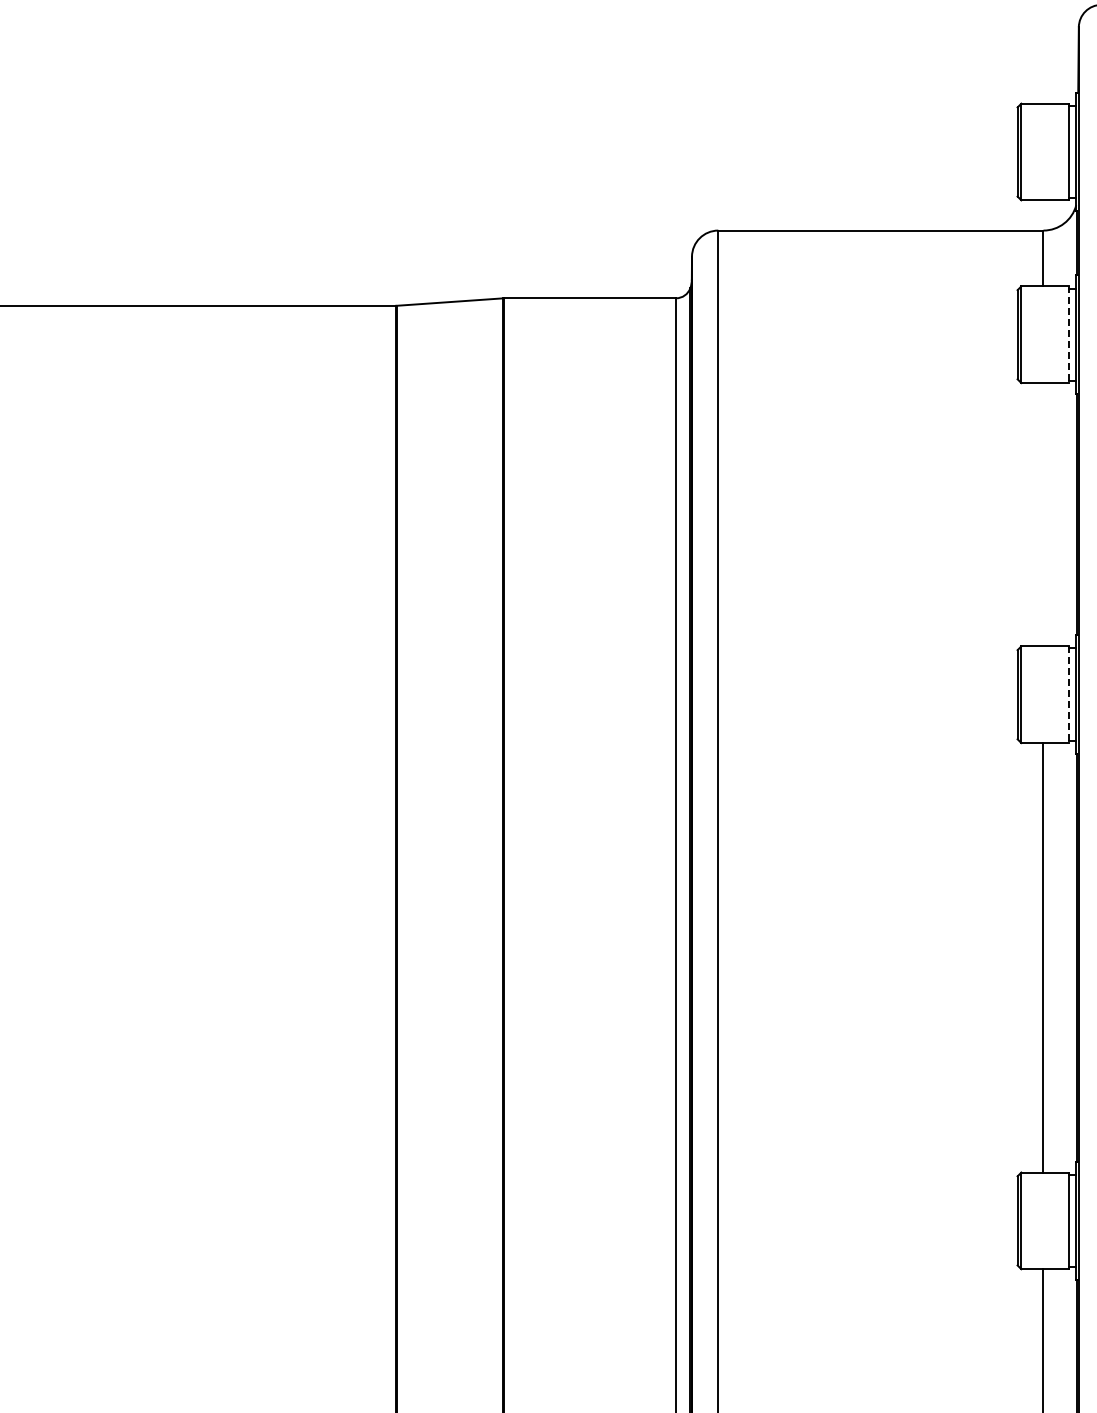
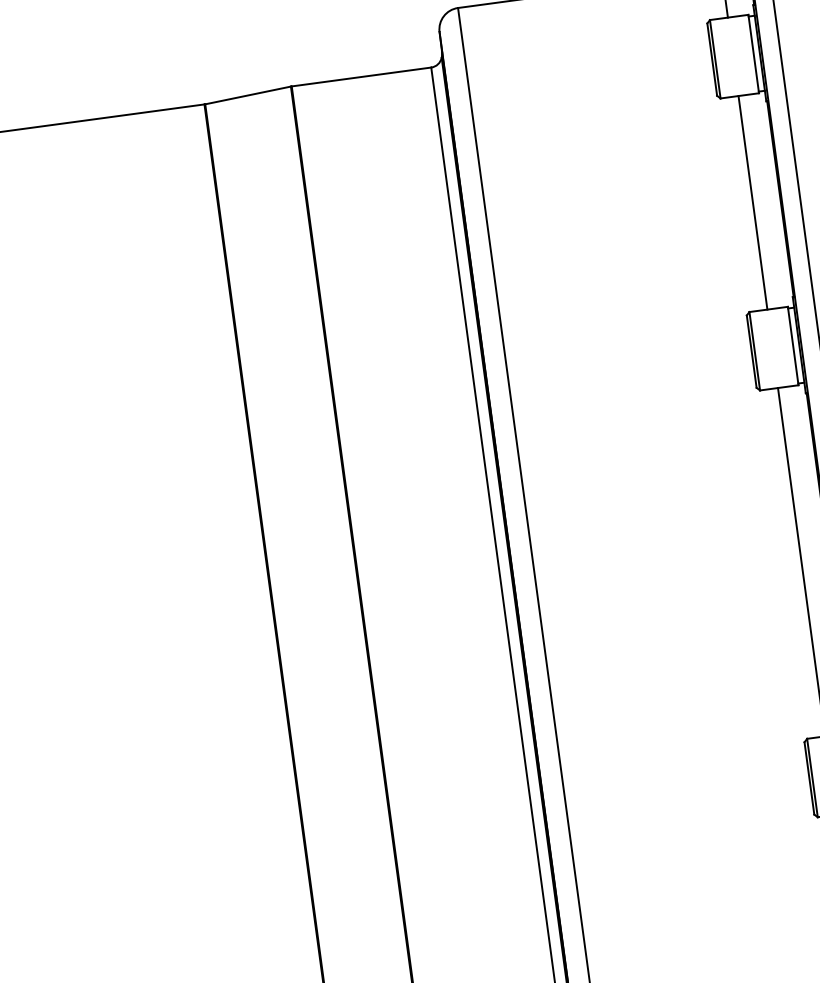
line: (1068, 335) -> (753, 54), dashed -> solid
line: (1043, 514) -> (752, 202), added
line: (1068, 695) -> (793, 346), dashed -> solid

